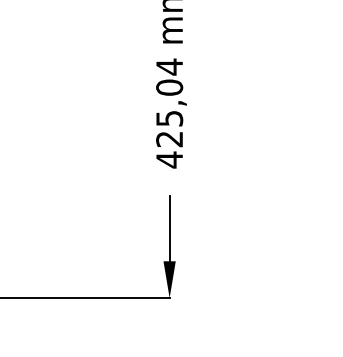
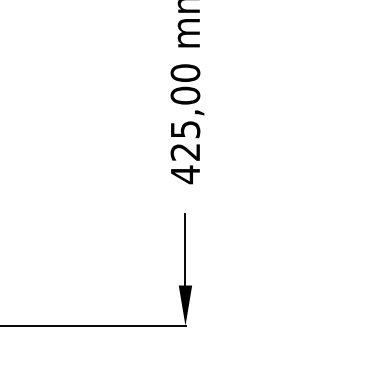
text: (169, 66) -> (185, 72), 425,04 -> 425,00

